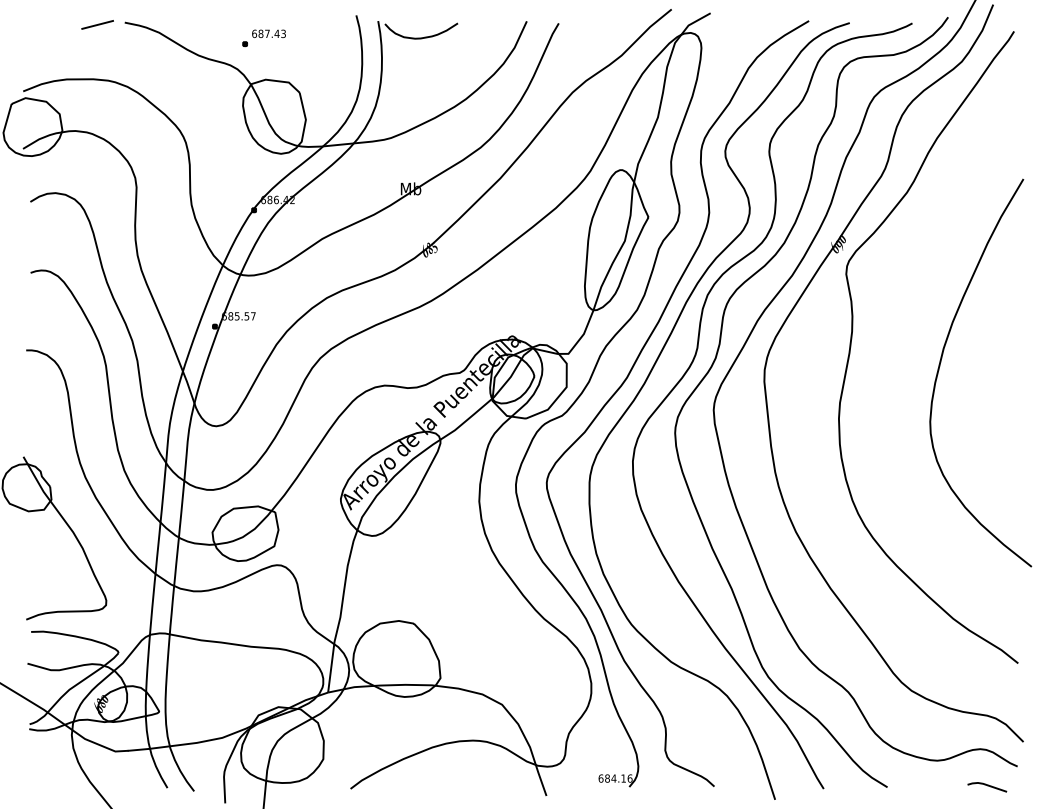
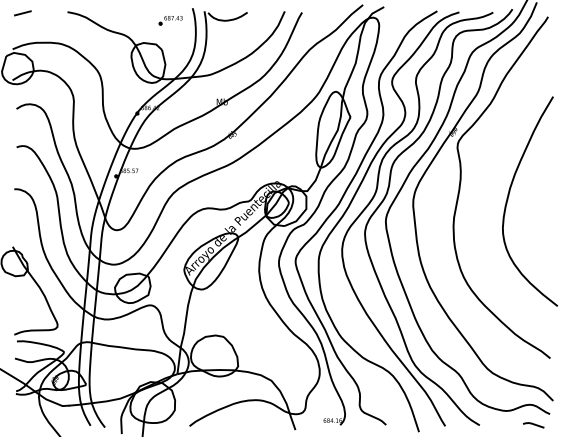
line: (96, 25) -> (22, 13), moved
part: (263, 38) -> (170, 20), moved

